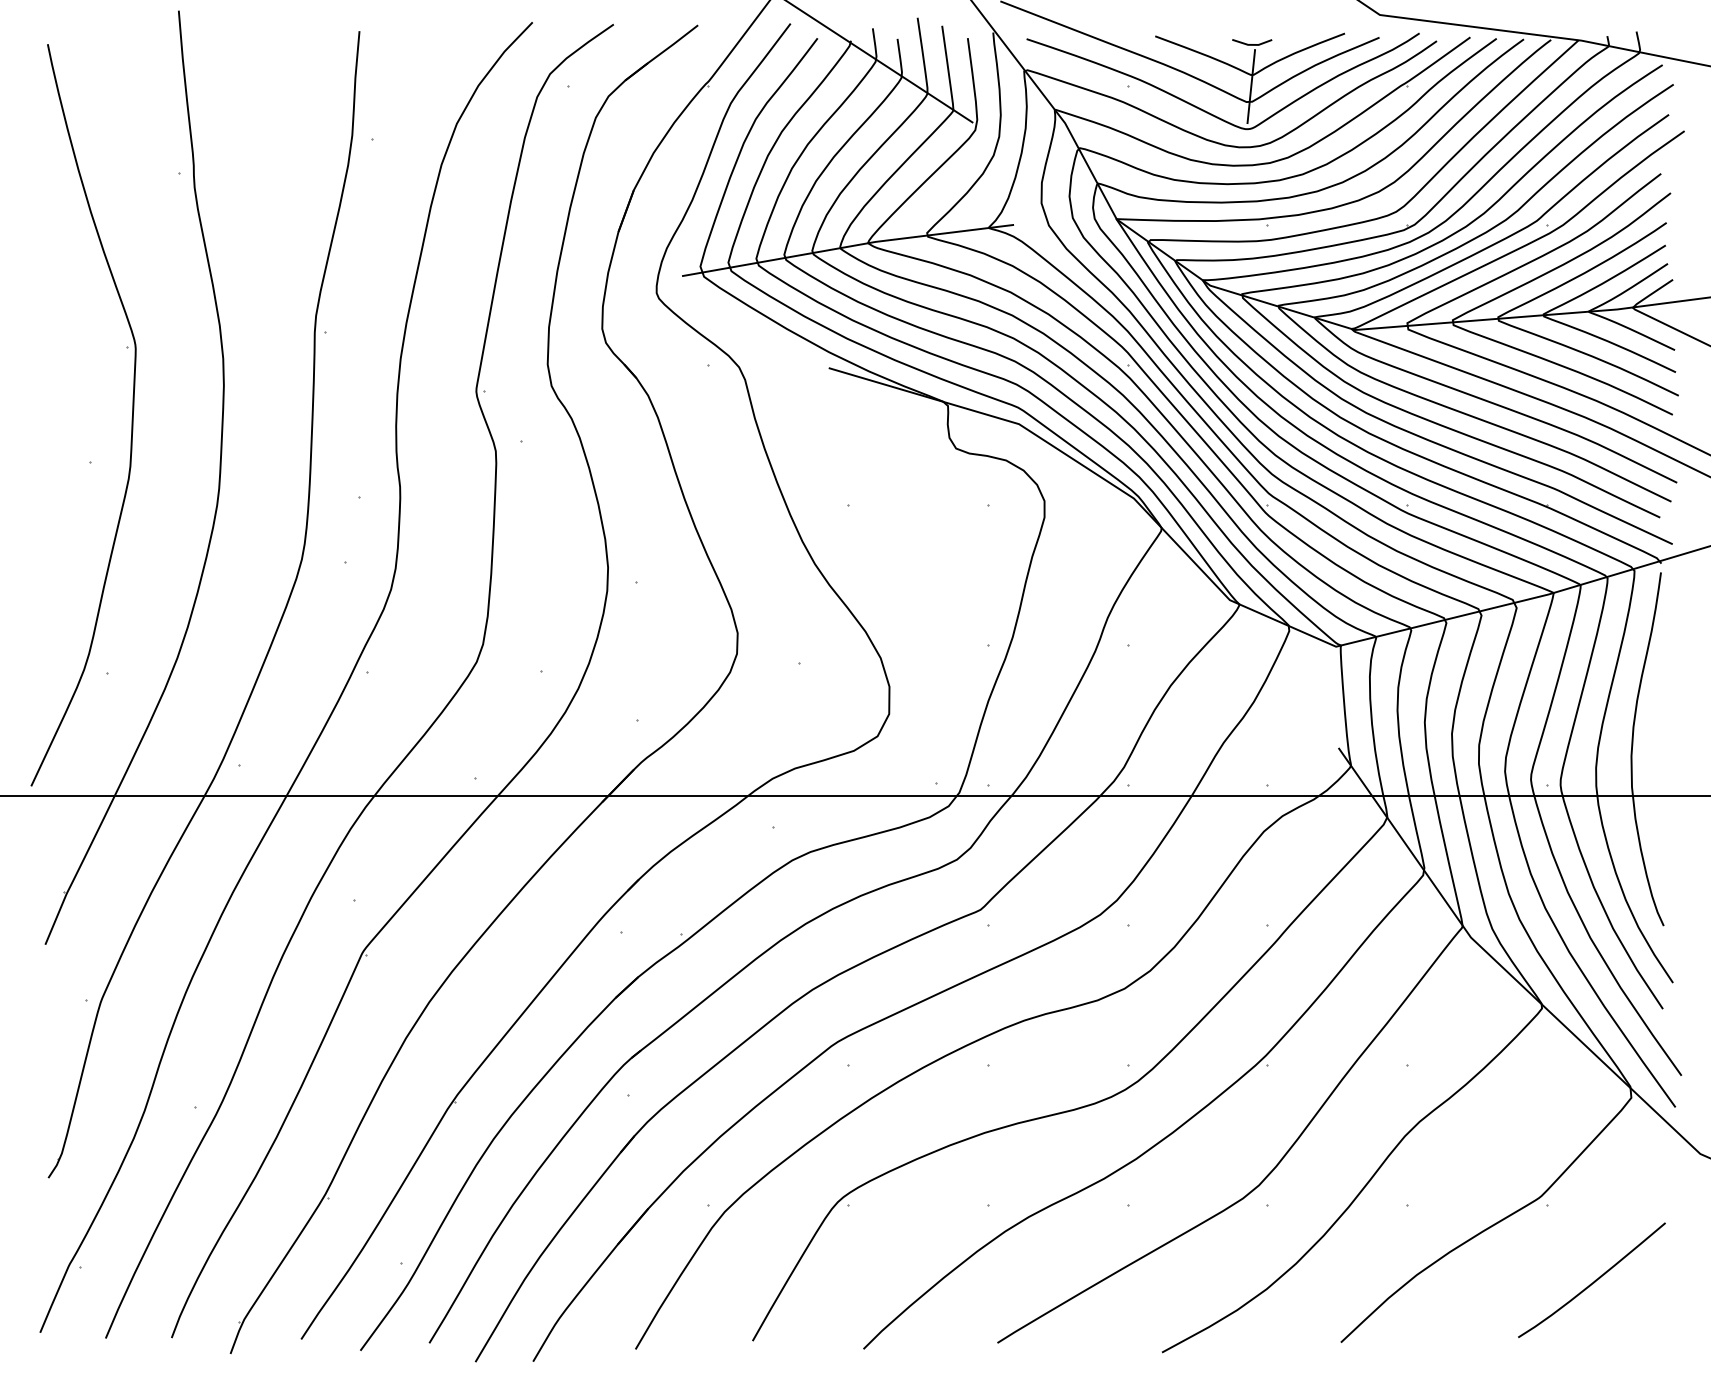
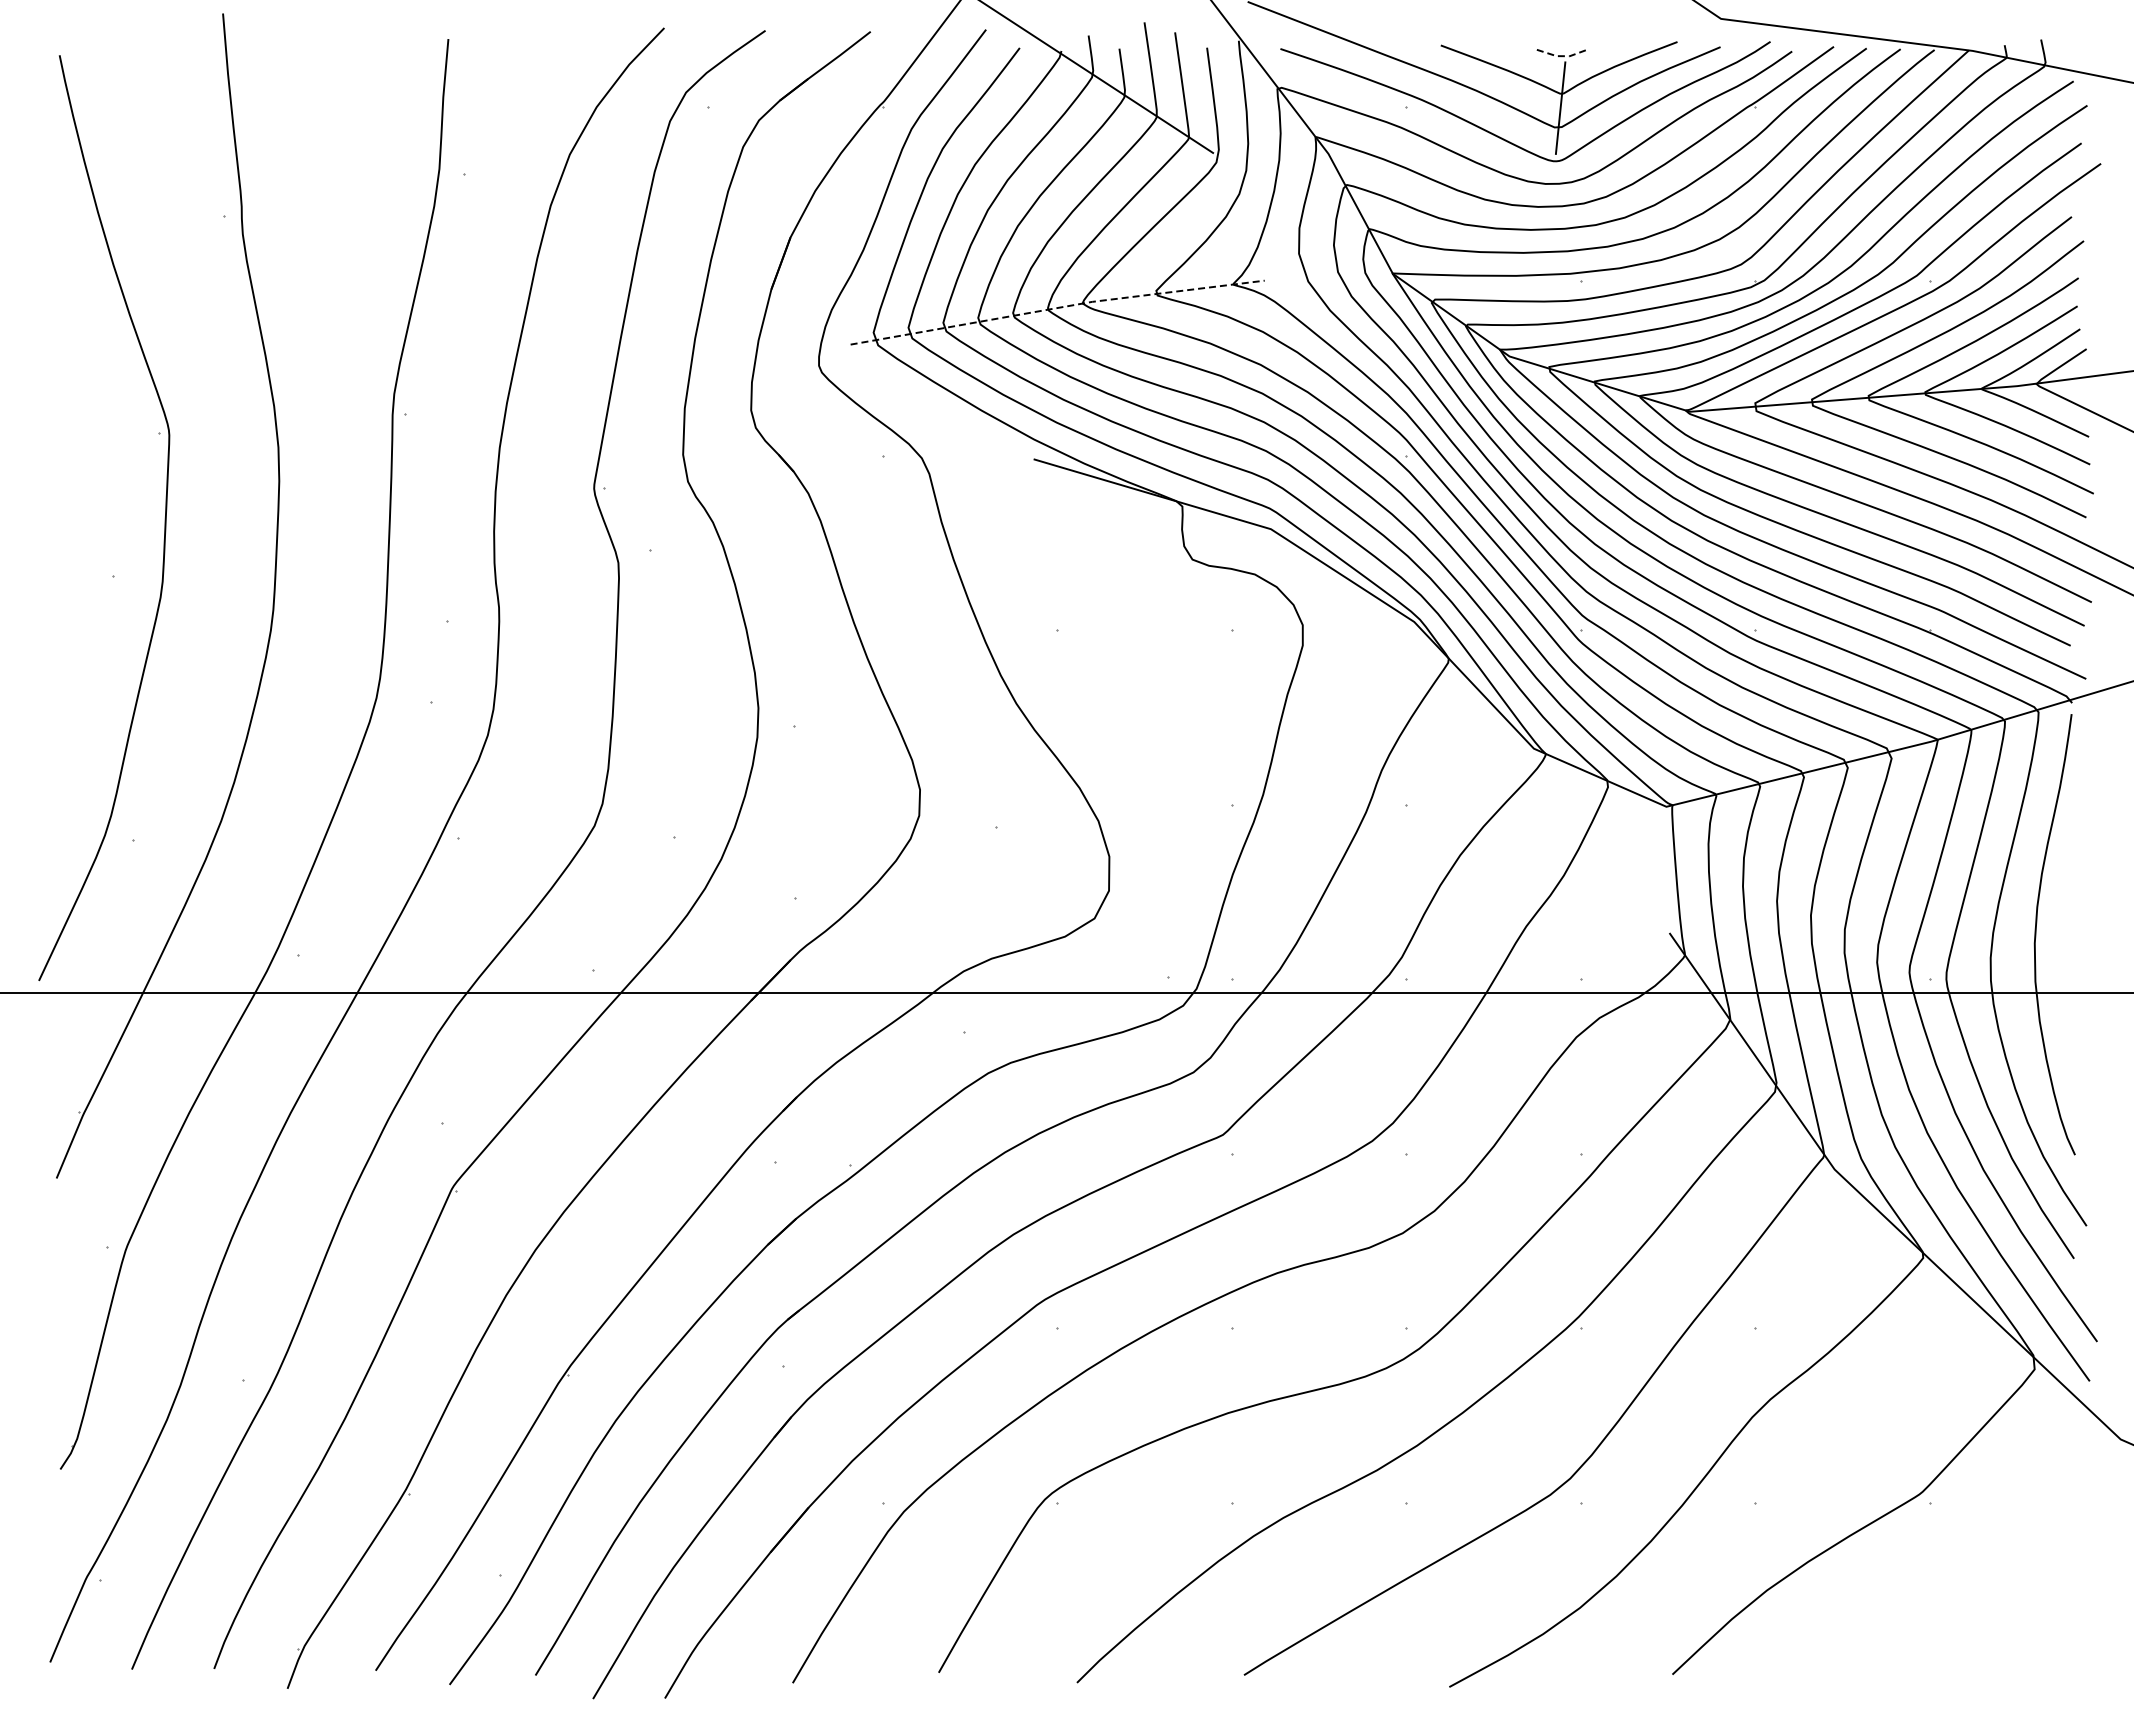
line: (1252, 45) -> (1562, 56), solid -> dashed
line: (847, 246) -> (1057, 307), solid -> dashed
curve: (1593, 1281) -> (1987, 1598), removed

